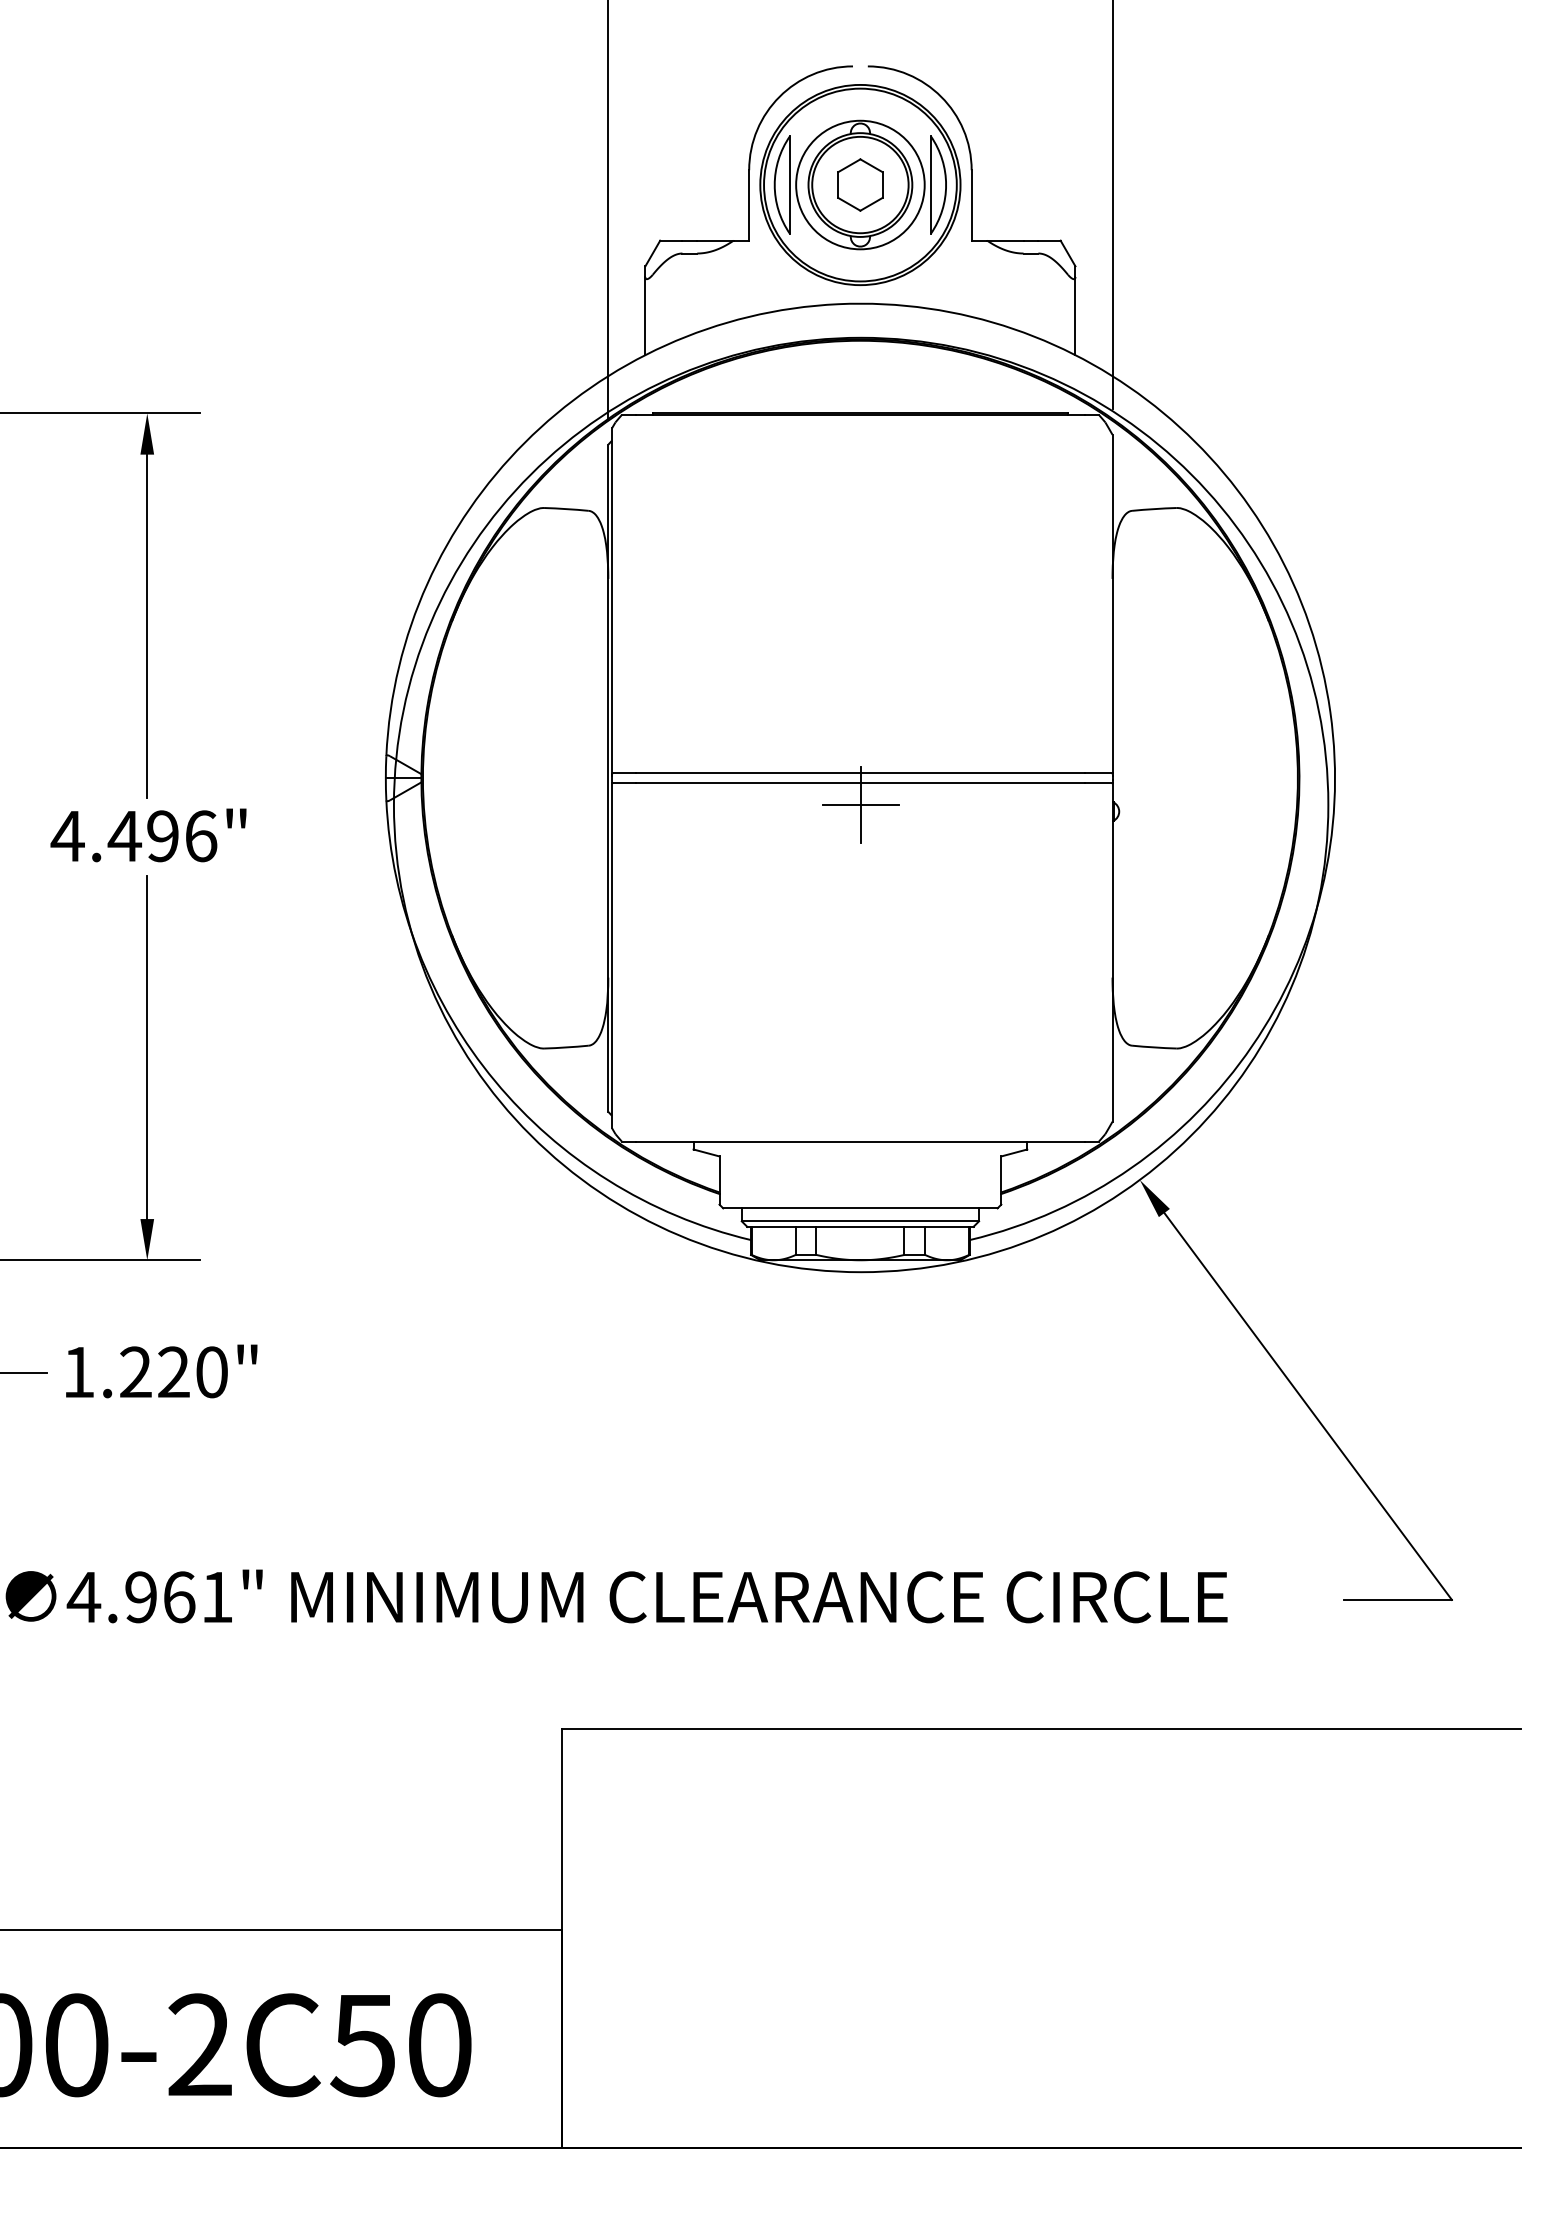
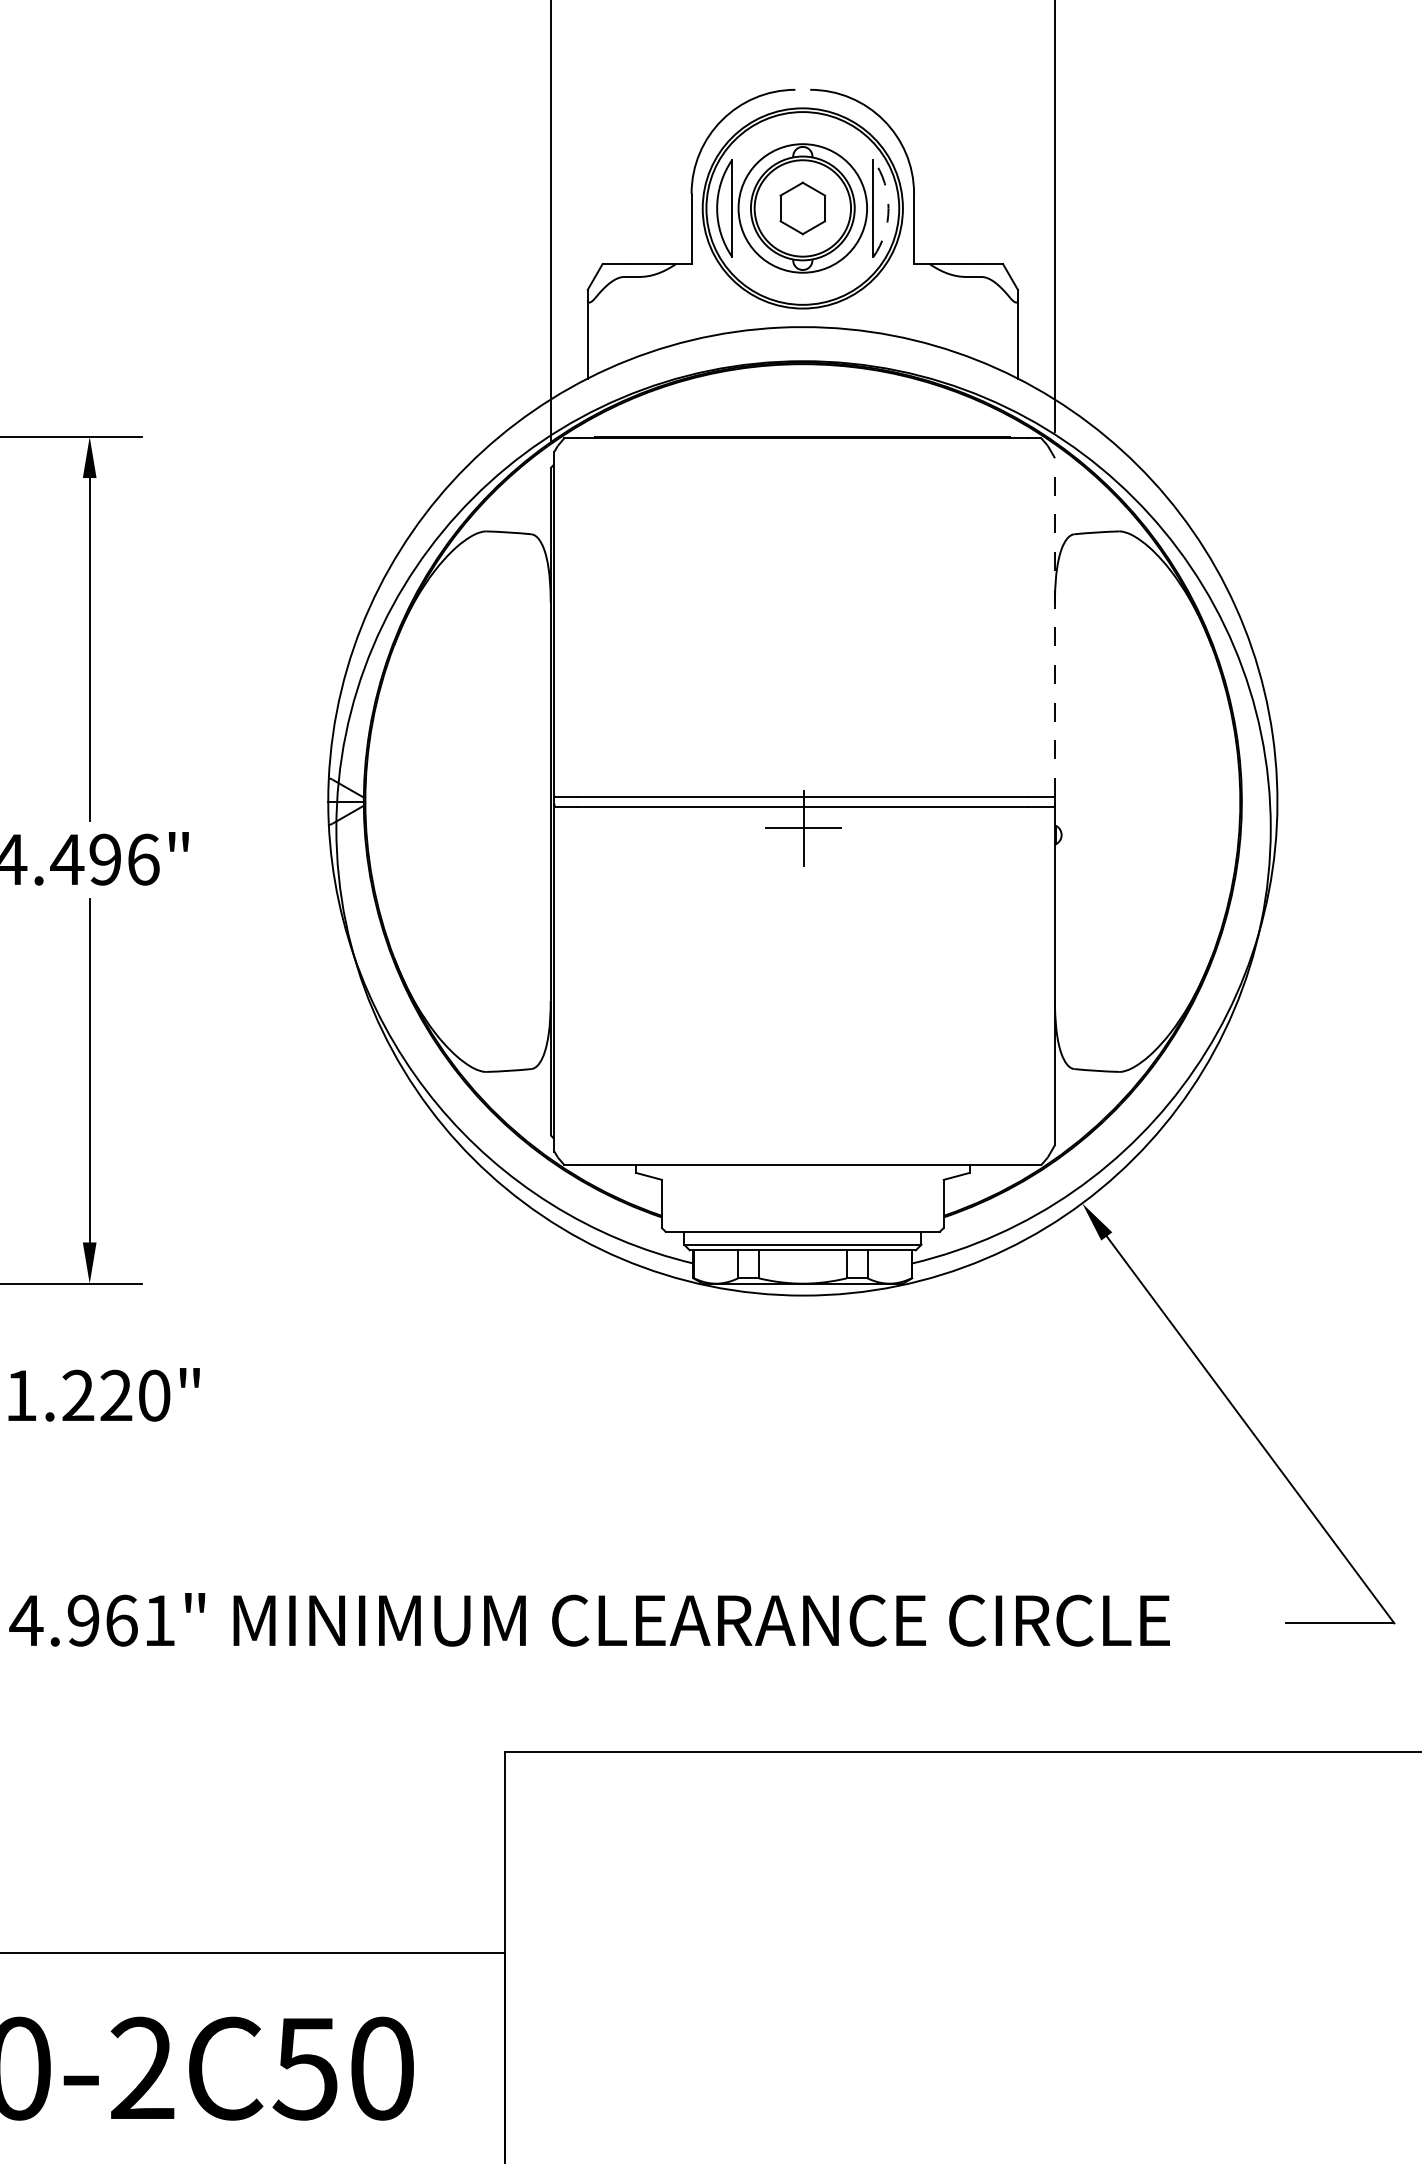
arc: (946, 185) -> (888, 208), solid -> dashed
line: (1112, 603) -> (1054, 626), solid -> dashed

